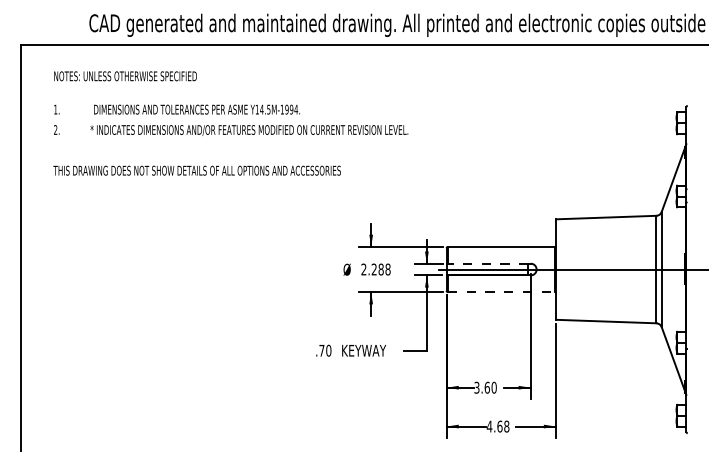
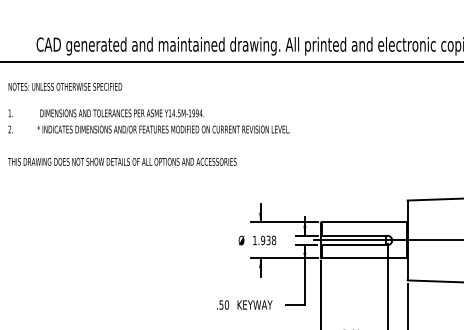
line: (487, 263) -> (353, 235), dashed -> solid
text: (372, 269) -> (261, 240), 2.288 -> 1.938
line: (501, 292) -> (364, 258), dashed -> solid
text: (321, 350) -> (221, 304), .70 -> .50

